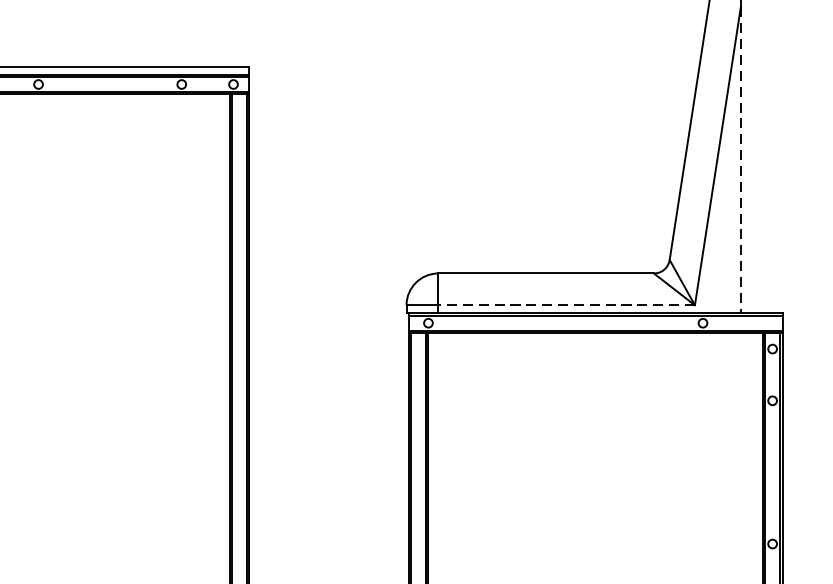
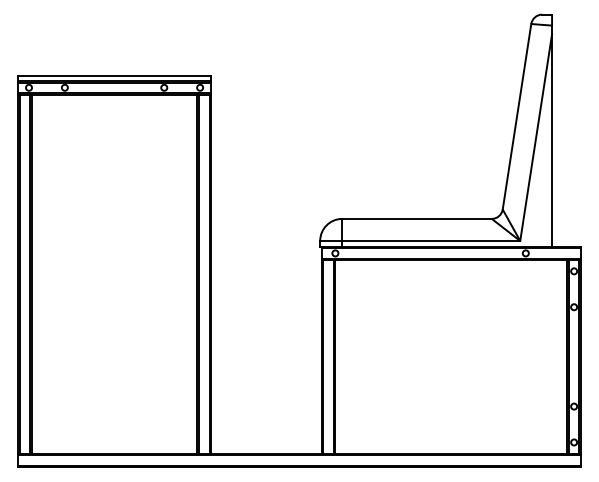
line: (741, 160) -> (552, 140), dashed -> solid
line: (567, 304) -> (431, 240), dashed -> solid

